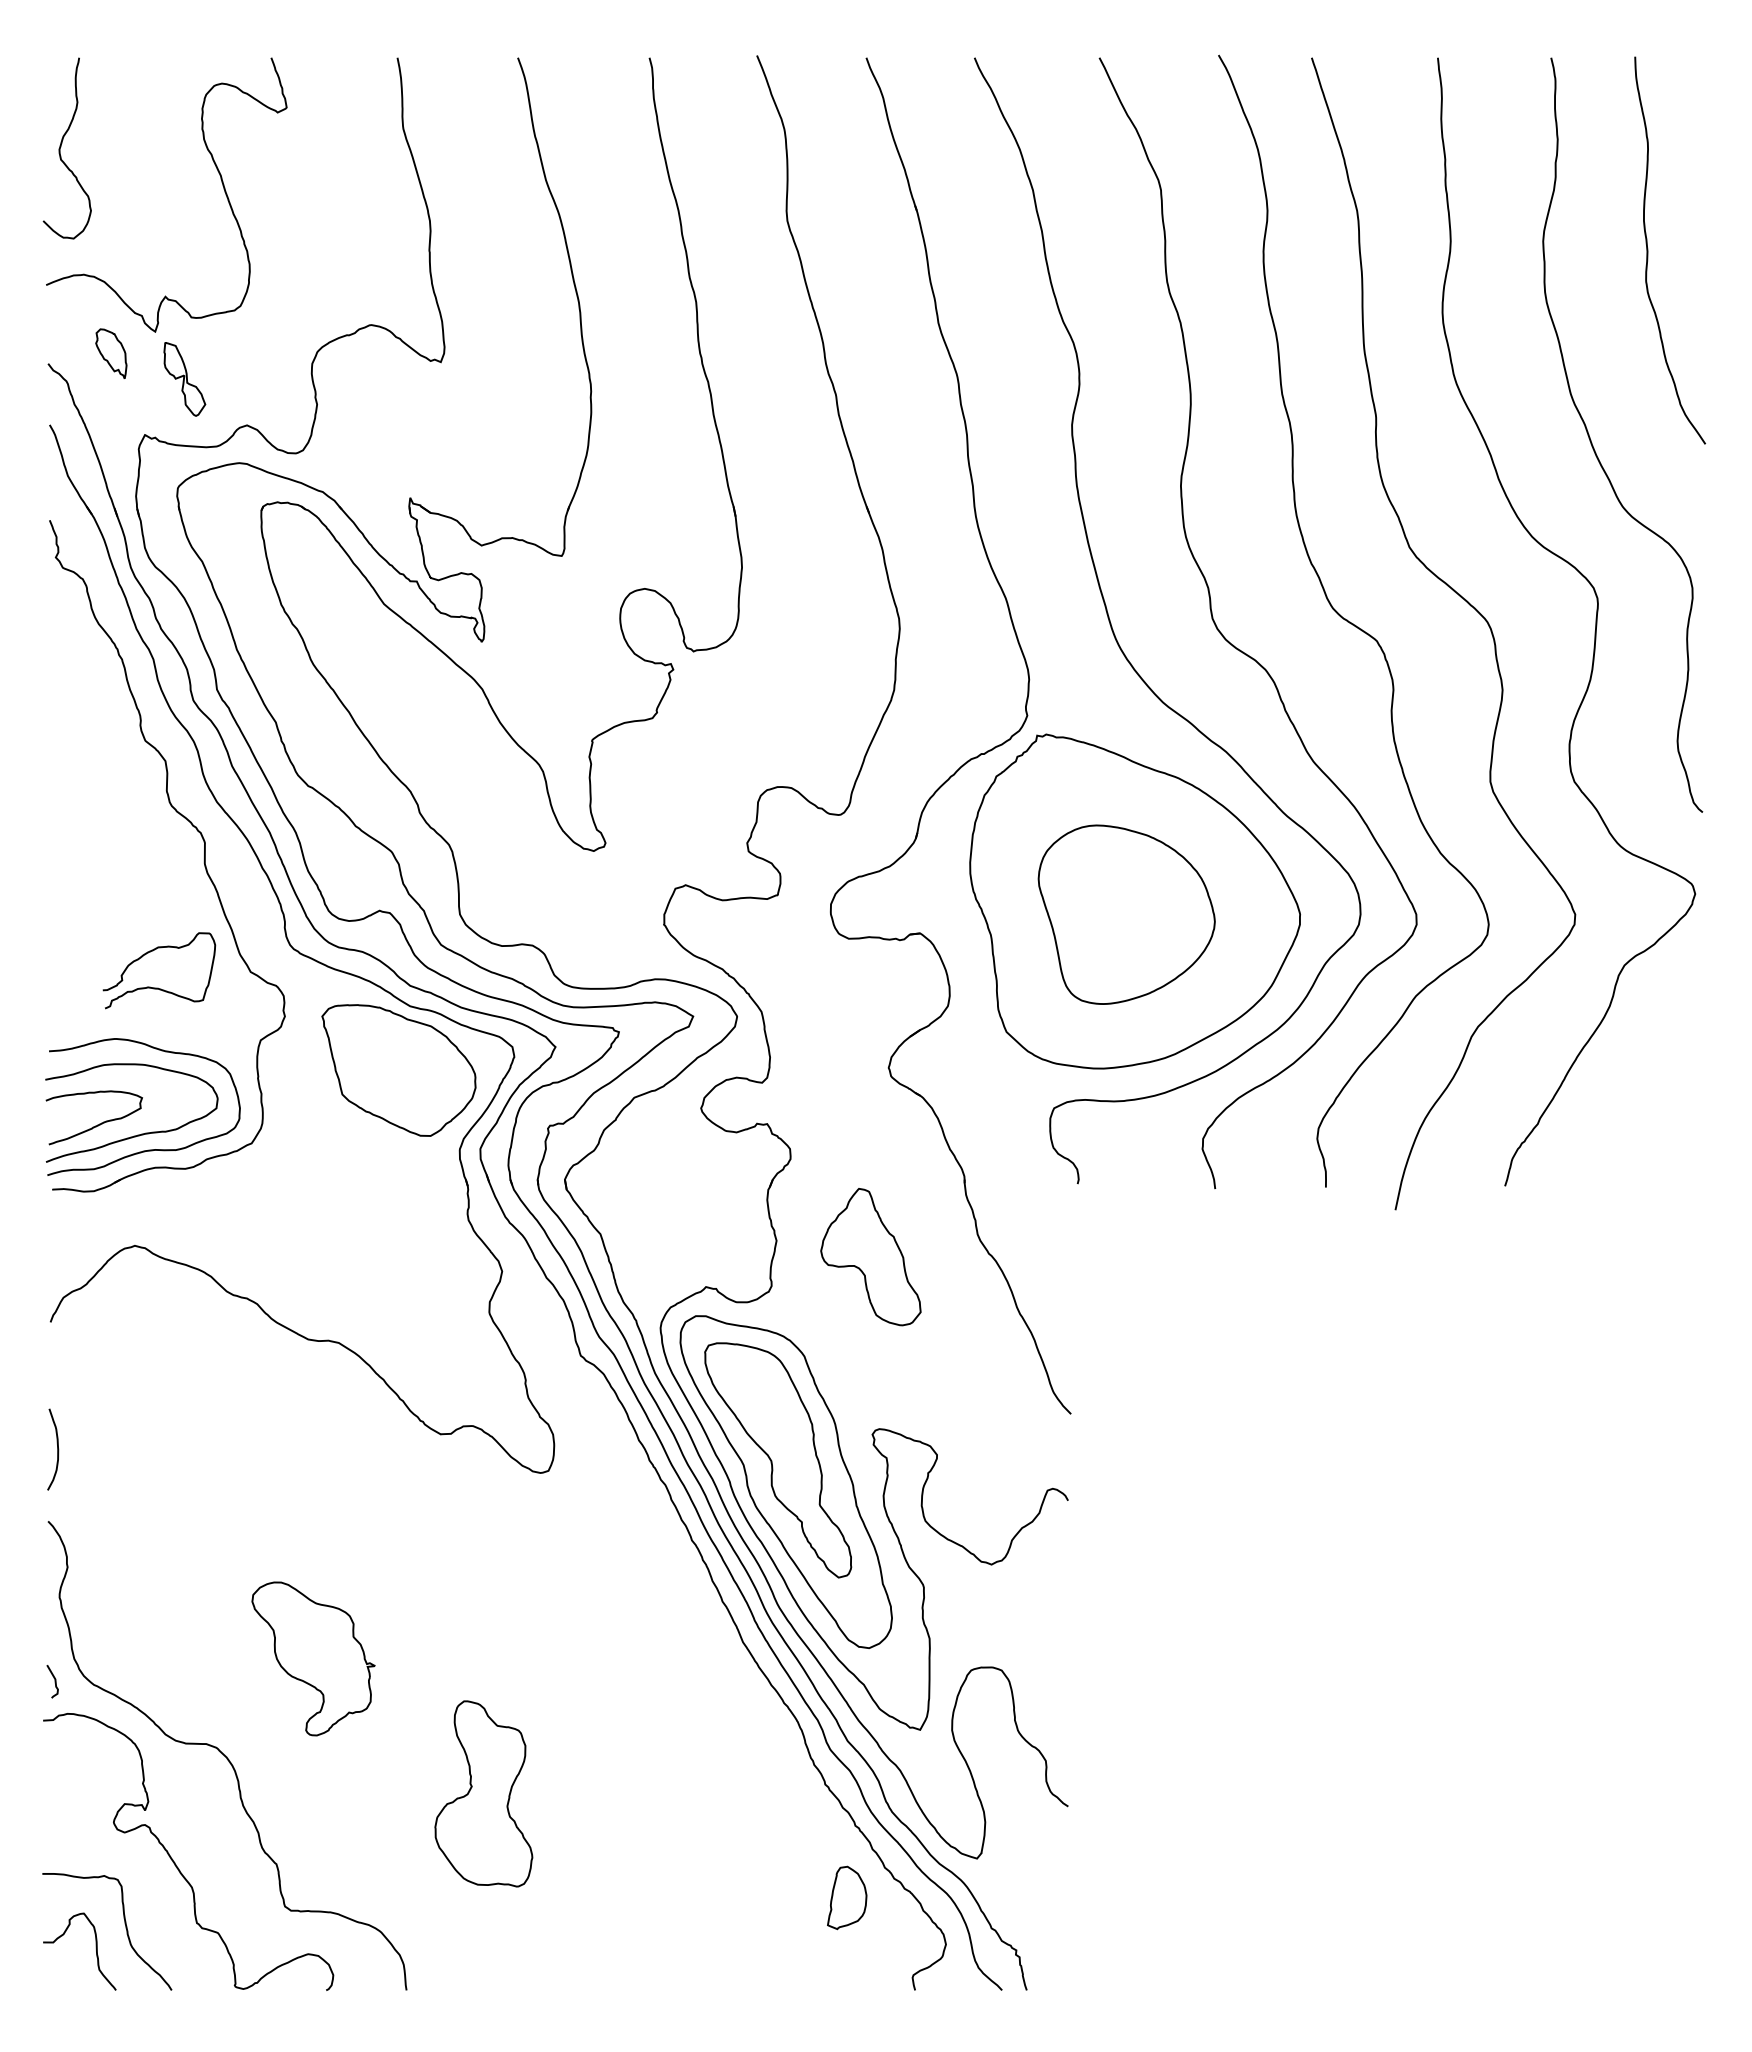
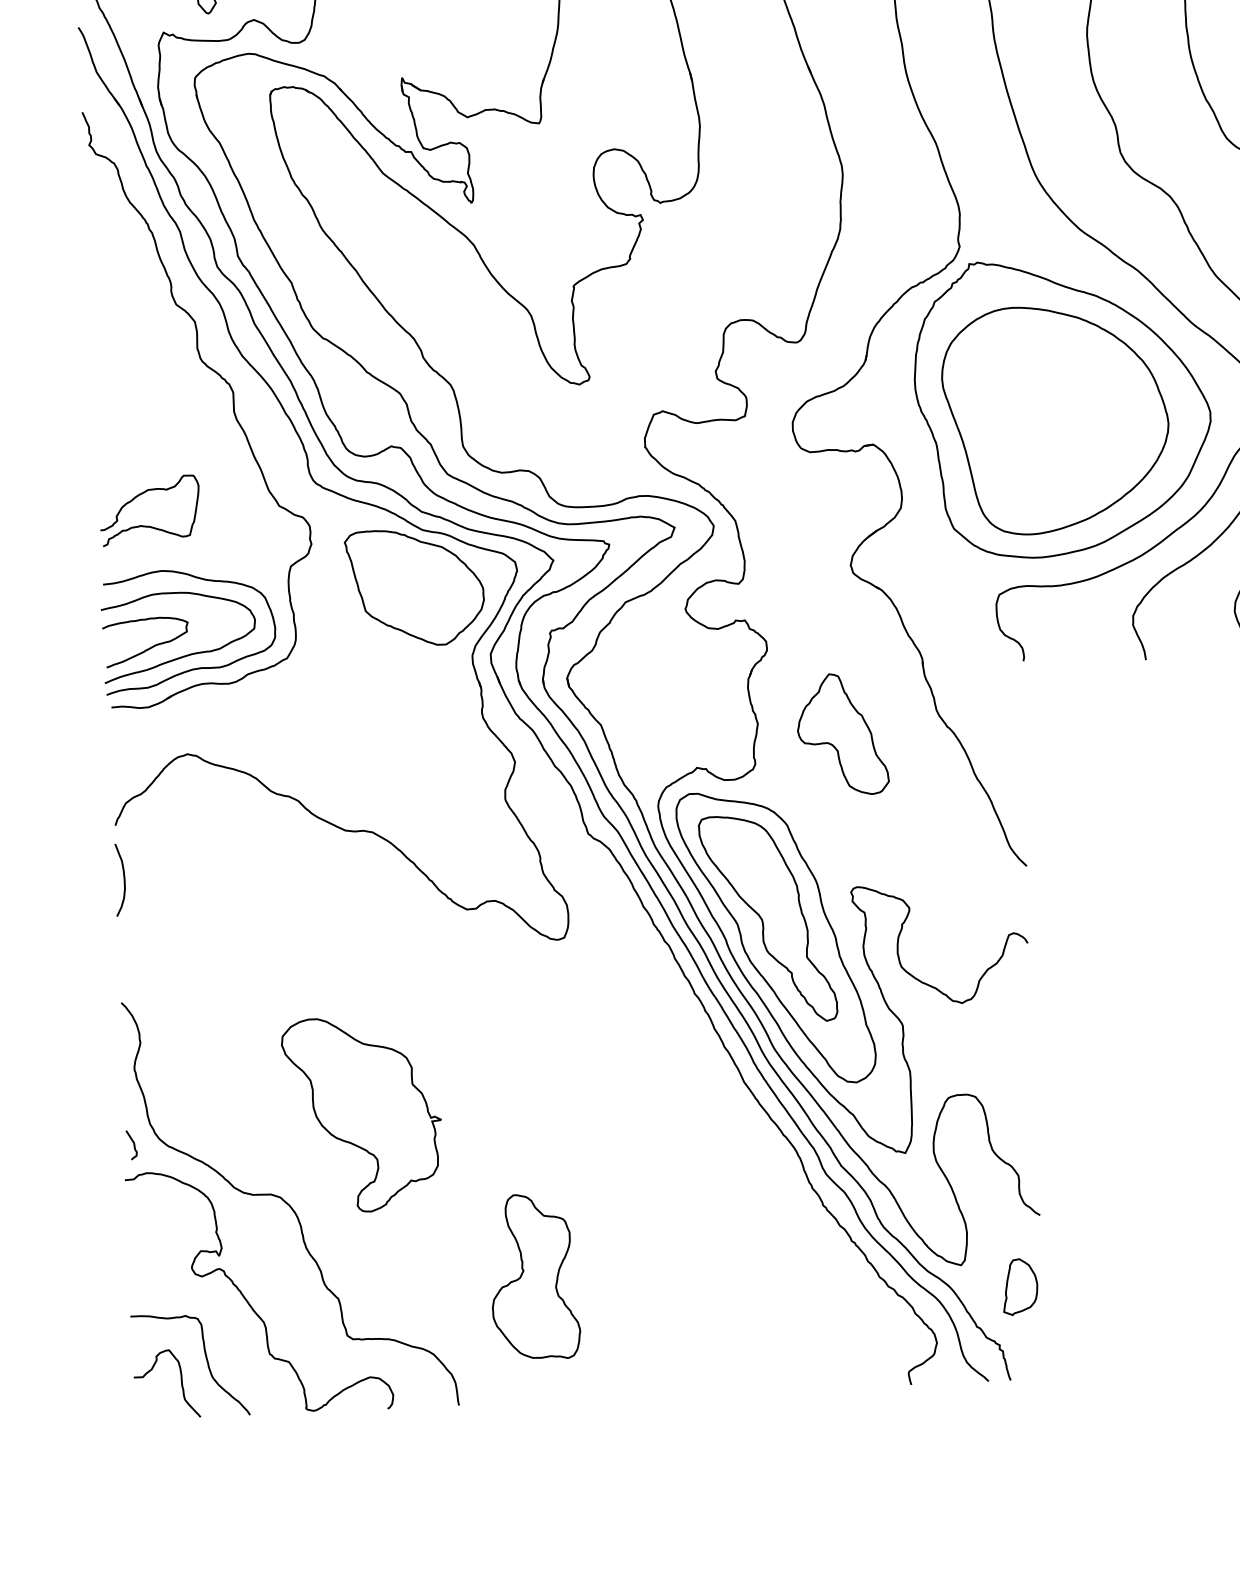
part: (1126, 914) -> (1055, 419), size x1.43
curve: (158, 987) -> (149, 525), moved
curve: (57, 1449) -> (124, 879), moved
part: (313, 1658) -> (362, 1114), size x1.43
part: (483, 1793) -> (534, 1276), moved
part: (847, 1897) -> (1020, 1286), moved

